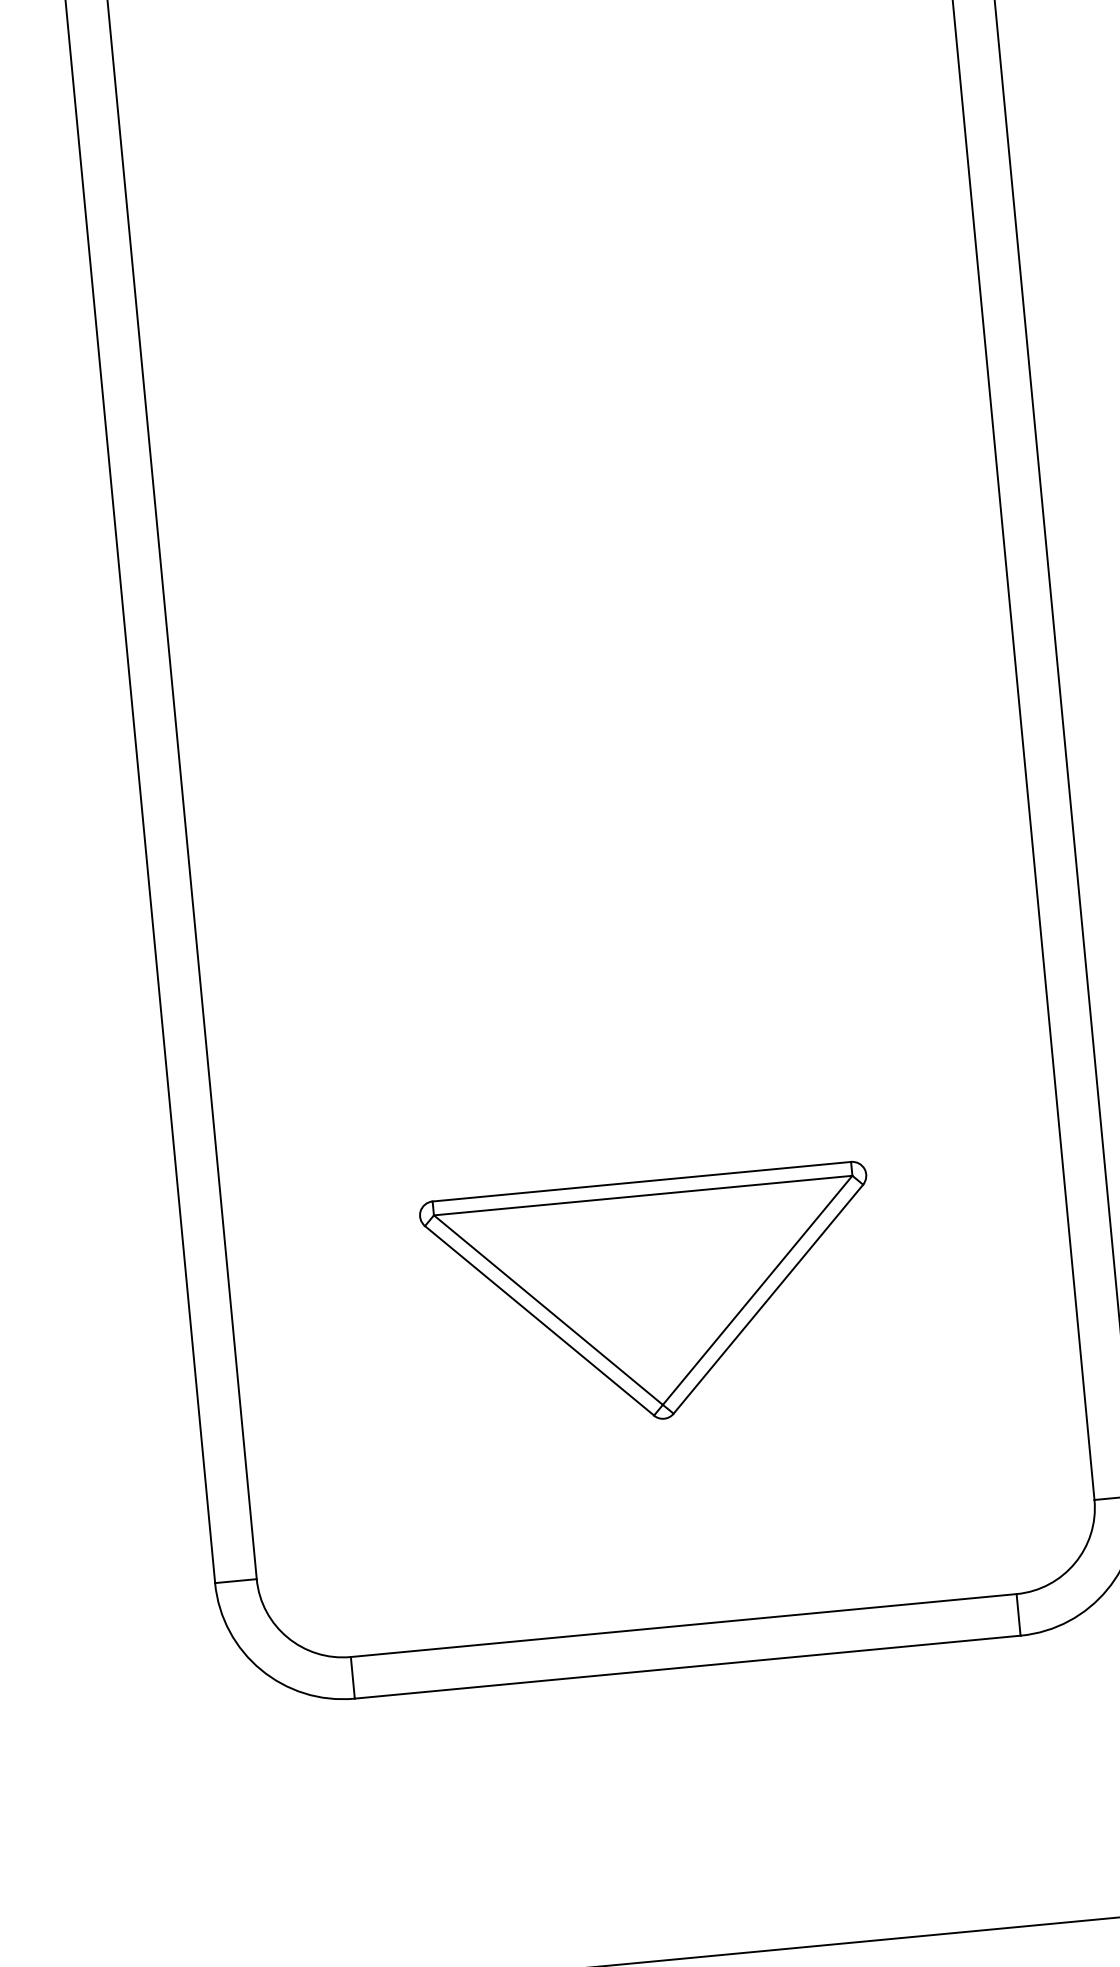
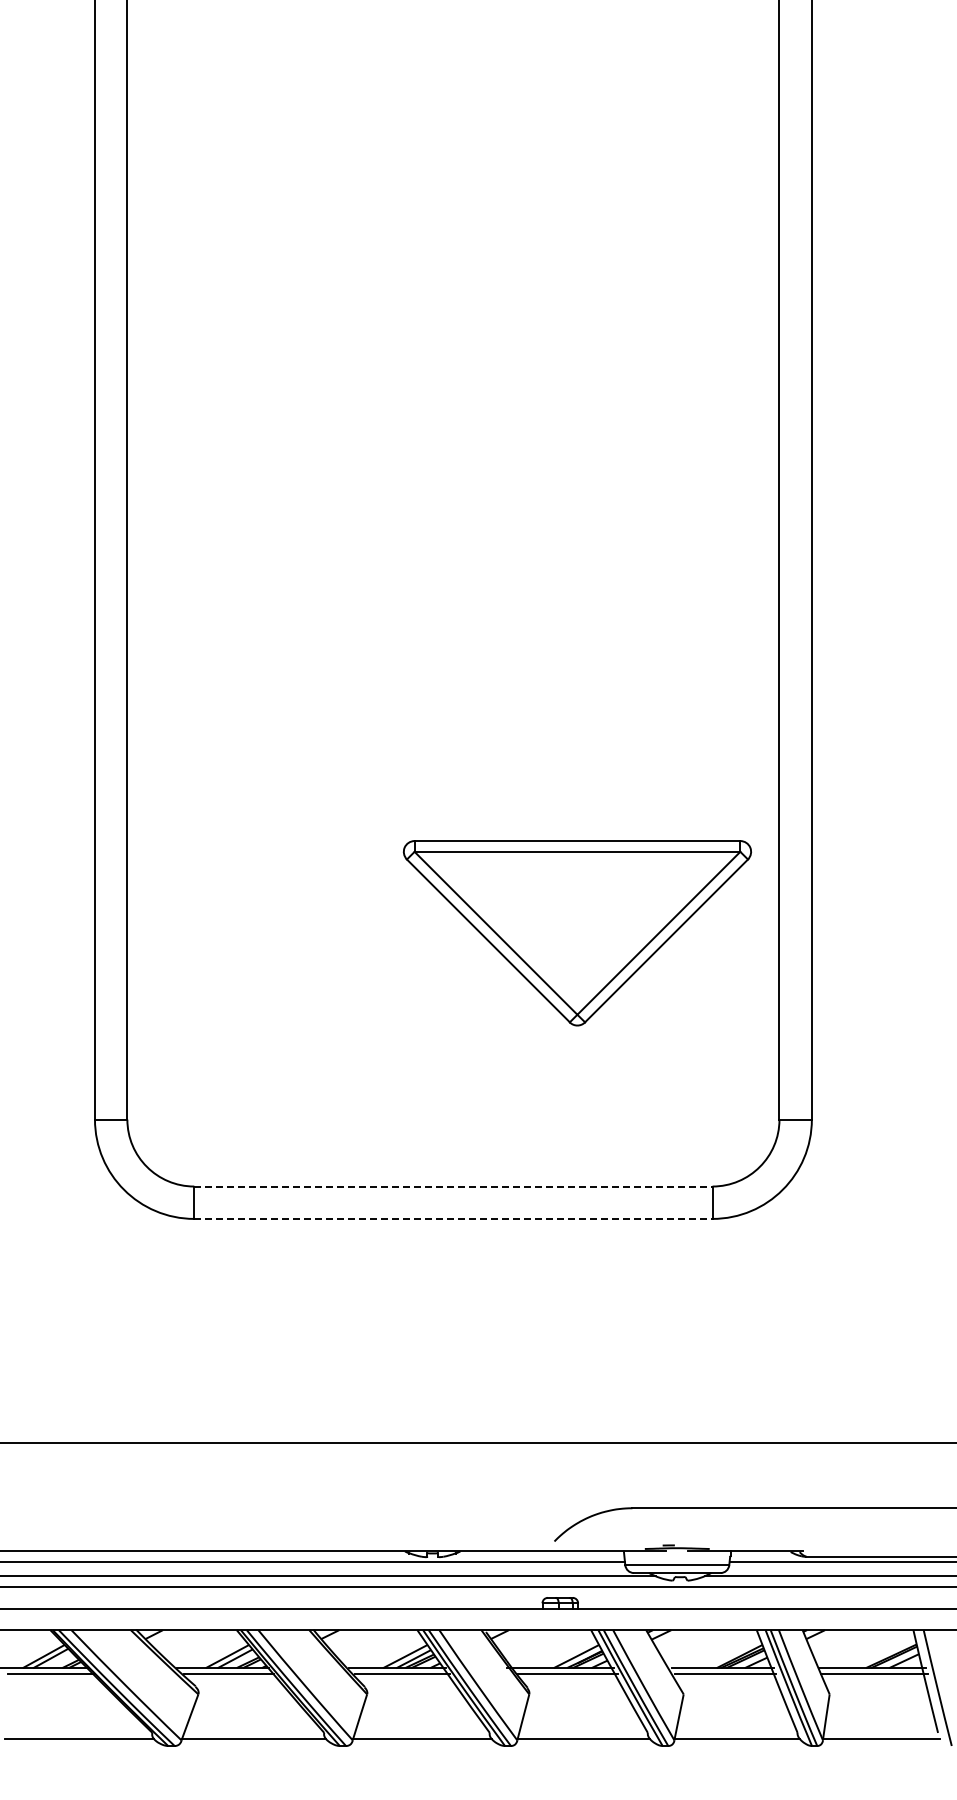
part: (651, 1300) -> (576, 933), moved
line: (683, 1625) -> (453, 1186), solid -> dashed
line: (687, 1666) -> (453, 1218), solid -> dashed

